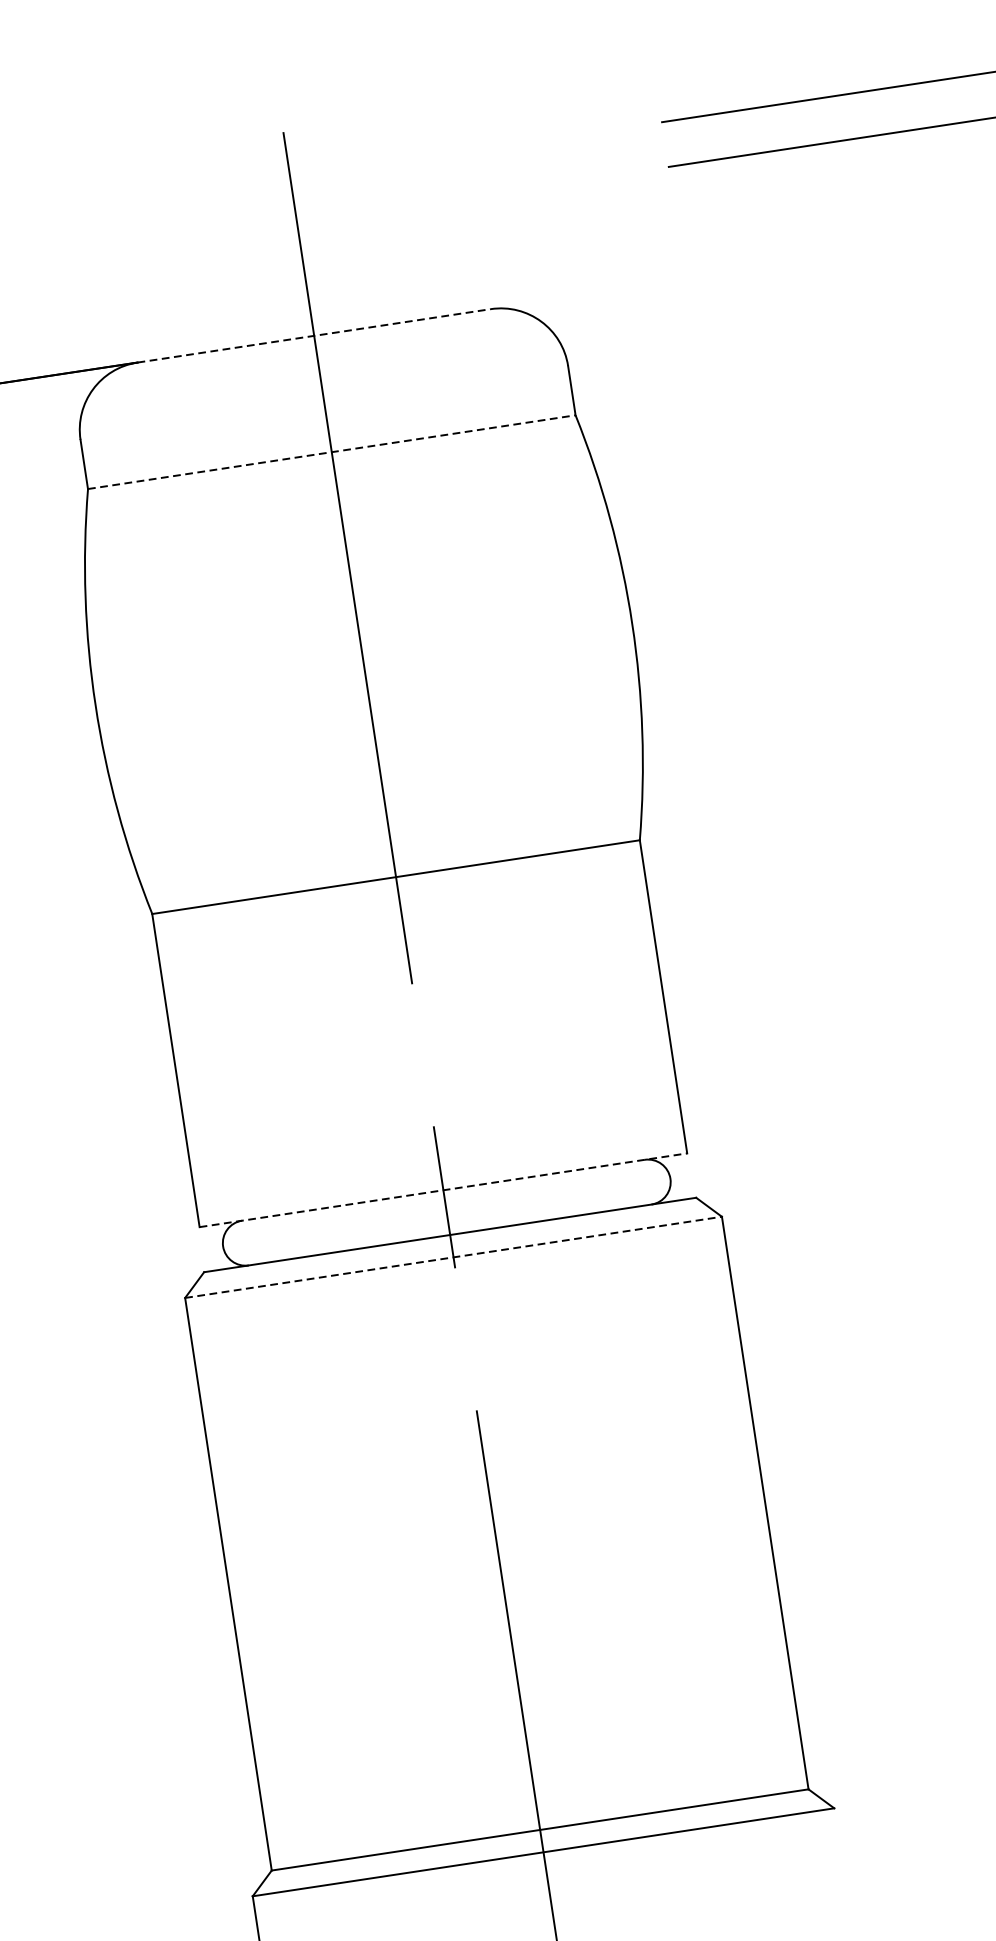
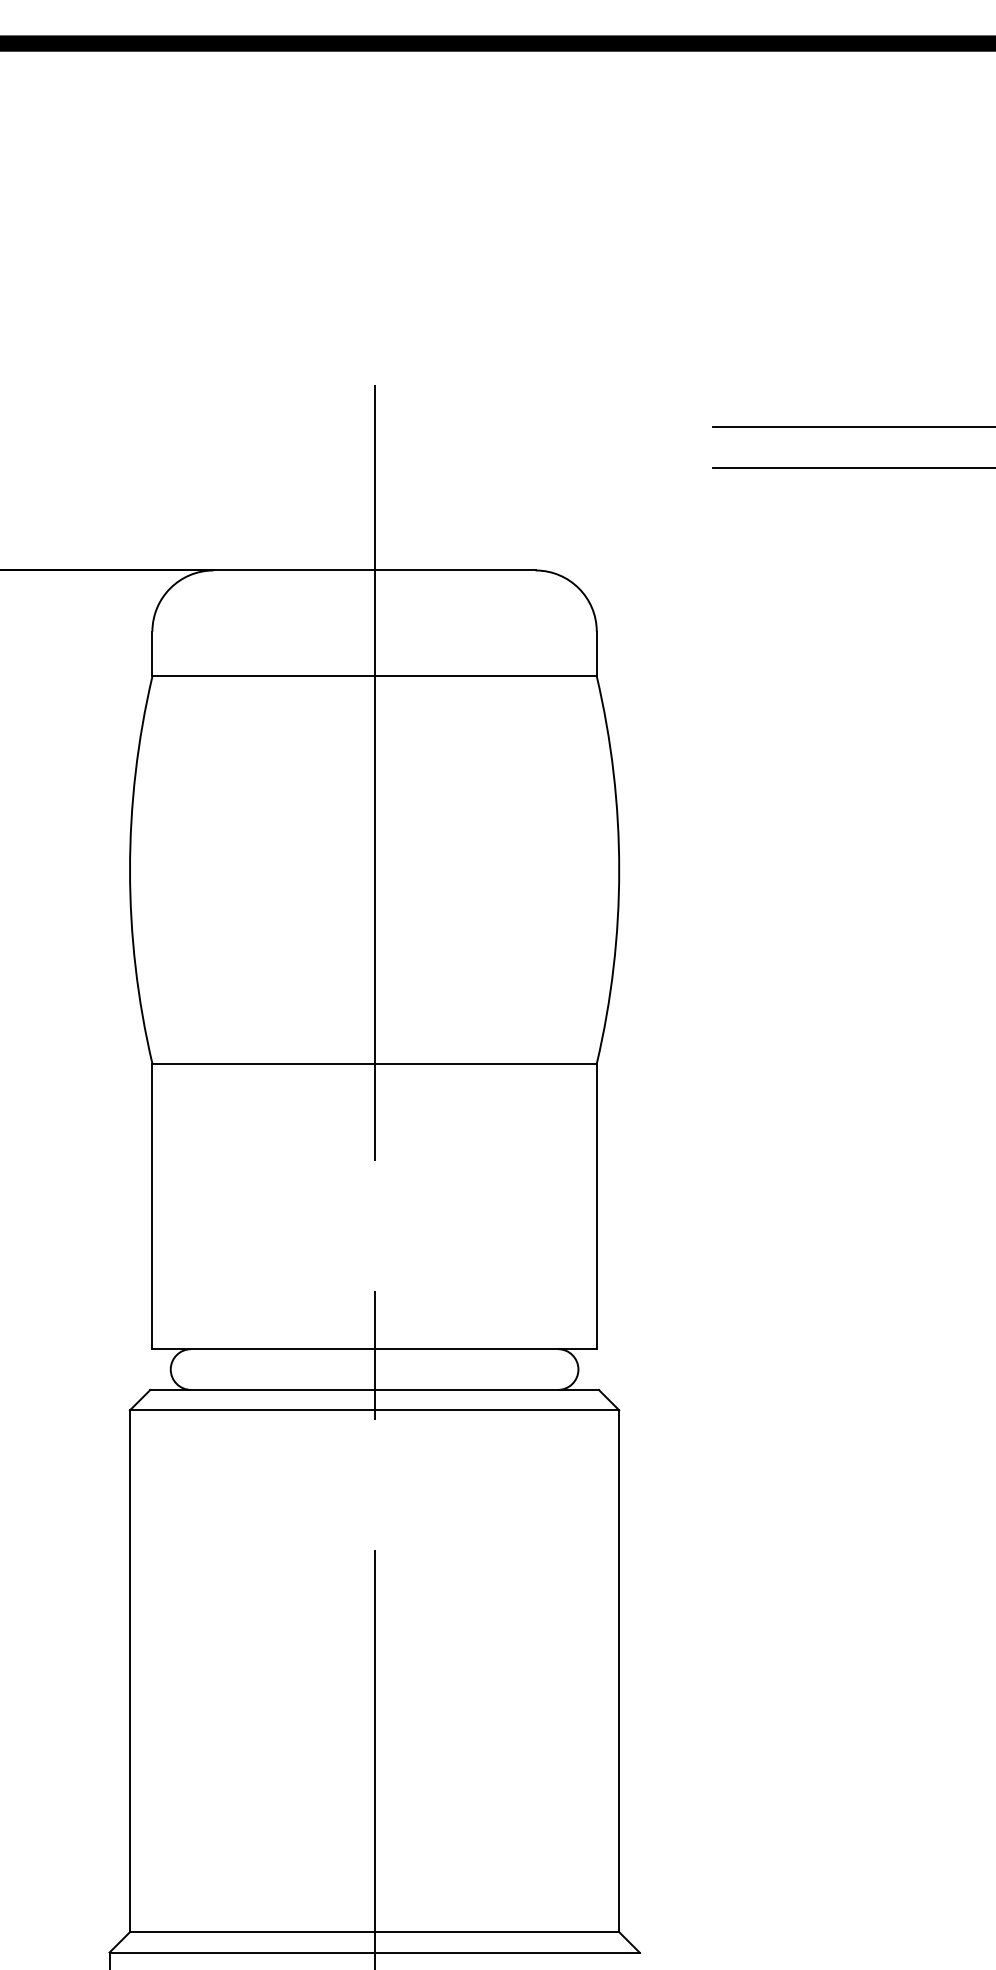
line: (315, 335) -> (375, 570), dashed -> solid
line: (332, 452) -> (375, 676), dashed -> solid
line: (444, 1190) -> (375, 1349), dashed -> solid
line: (453, 1257) -> (374, 1410), dashed -> solid

